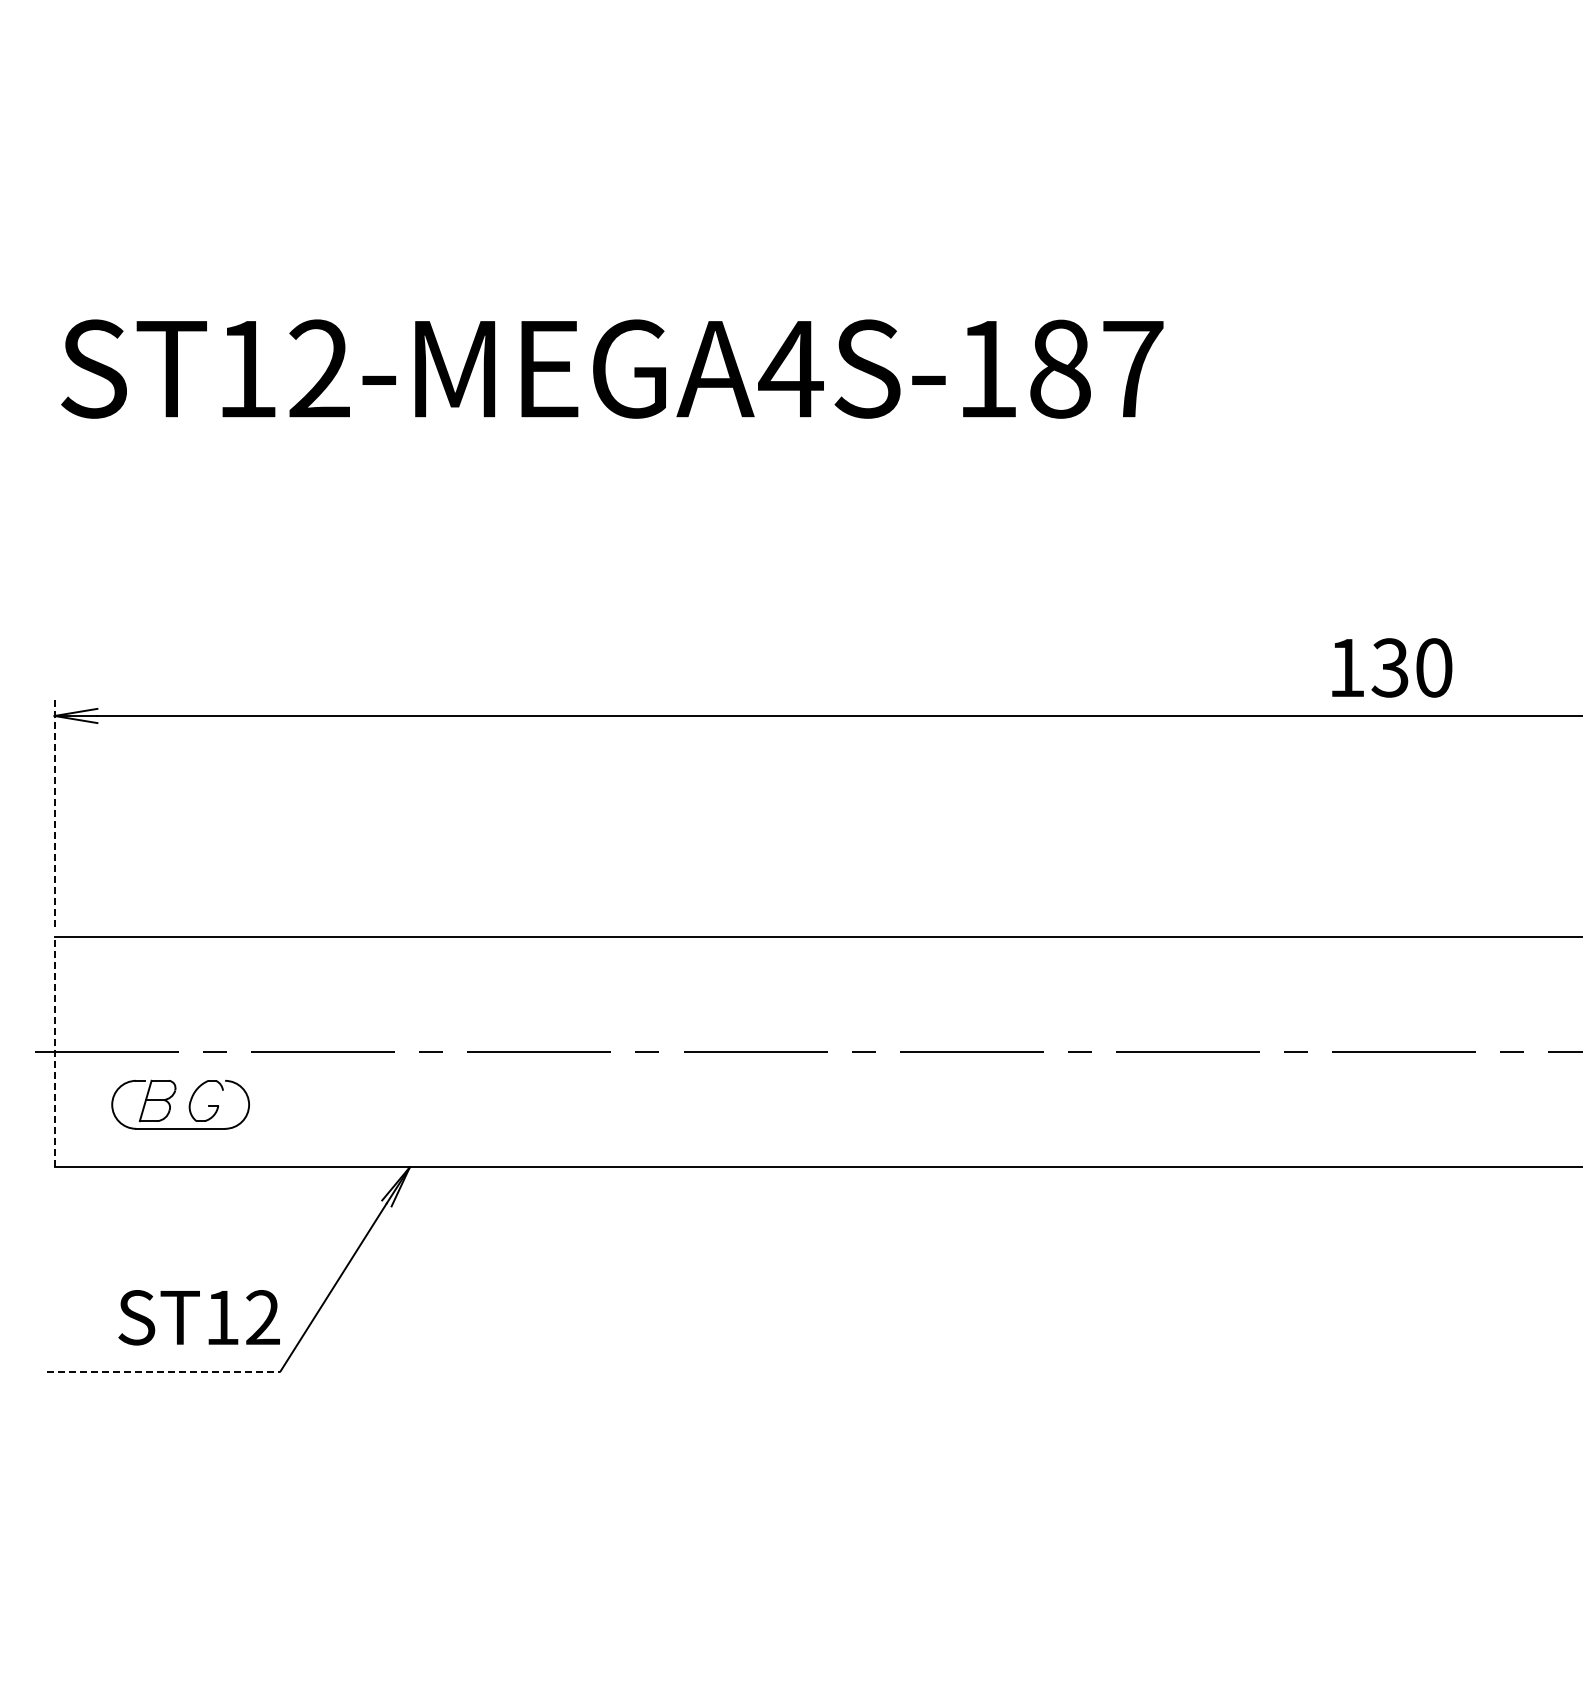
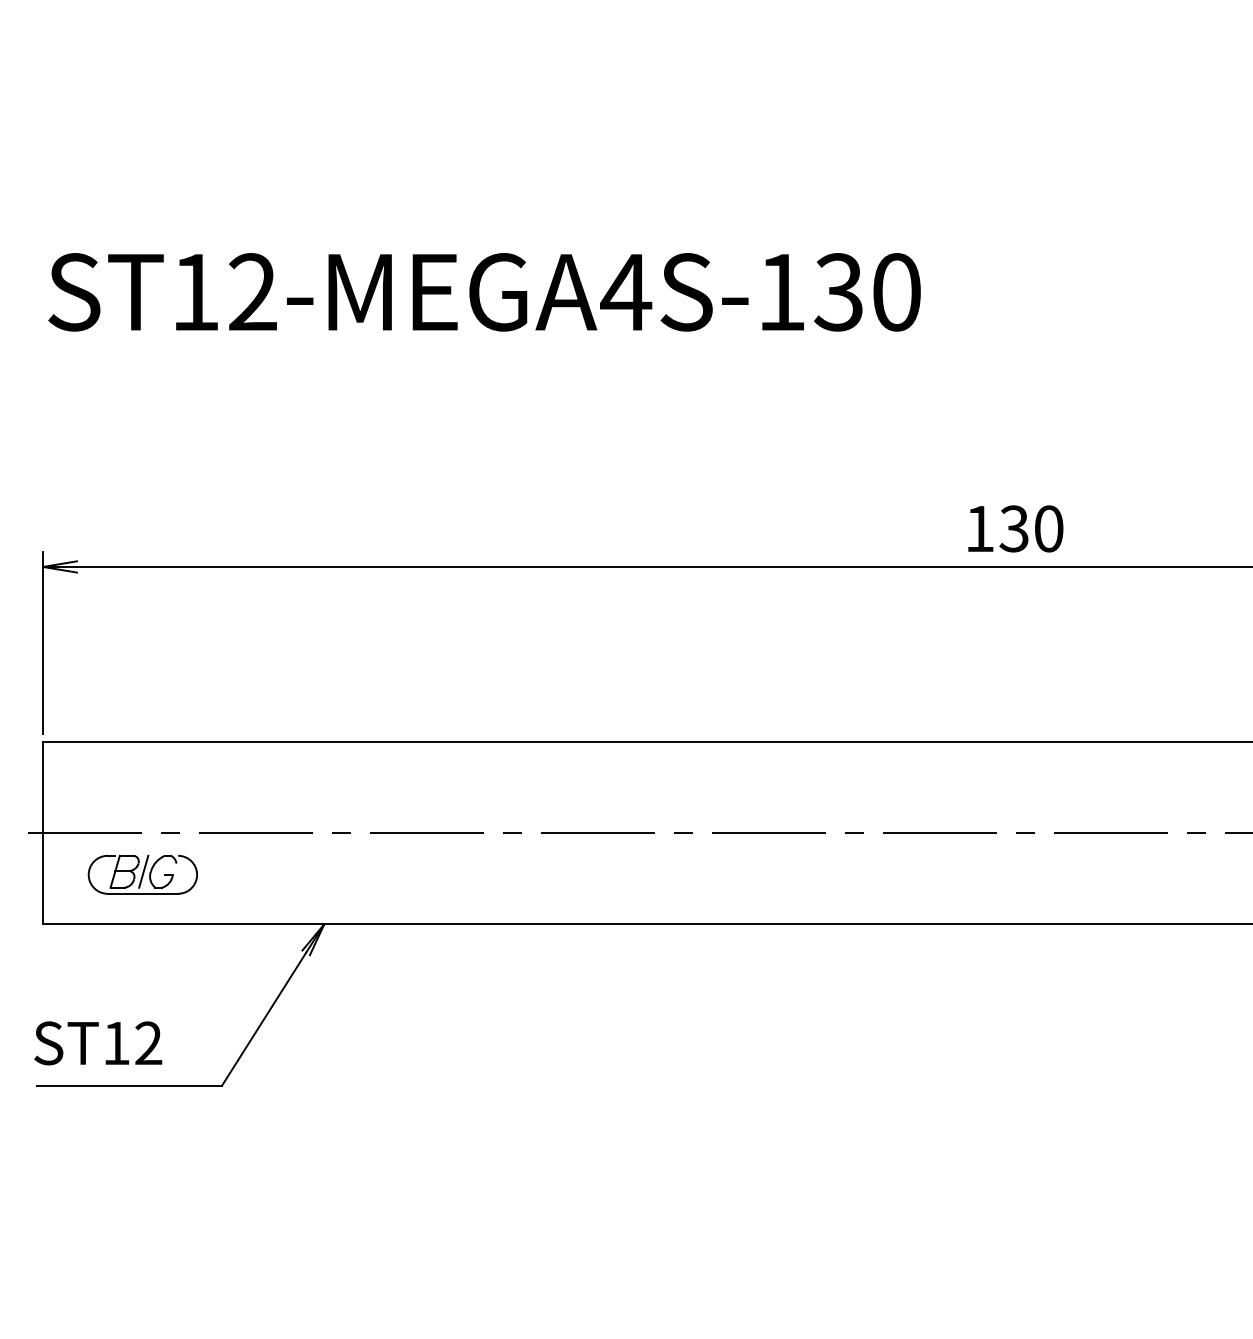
text: (1095, 368) -> (867, 291), ST12-MEGA4S-187 -> ST12-MEGA4S-130
text: (1392, 667) -> (1016, 528), moved
line: (54, 811) -> (43, 642), dashed -> solid
line: (54, 1051) -> (43, 832), dashed -> solid
line: (181, 1100) -> (143, 871), added
text: (198, 1317) -> (97, 1043), moved
line: (163, 1371) -> (129, 1085), dashed -> solid

